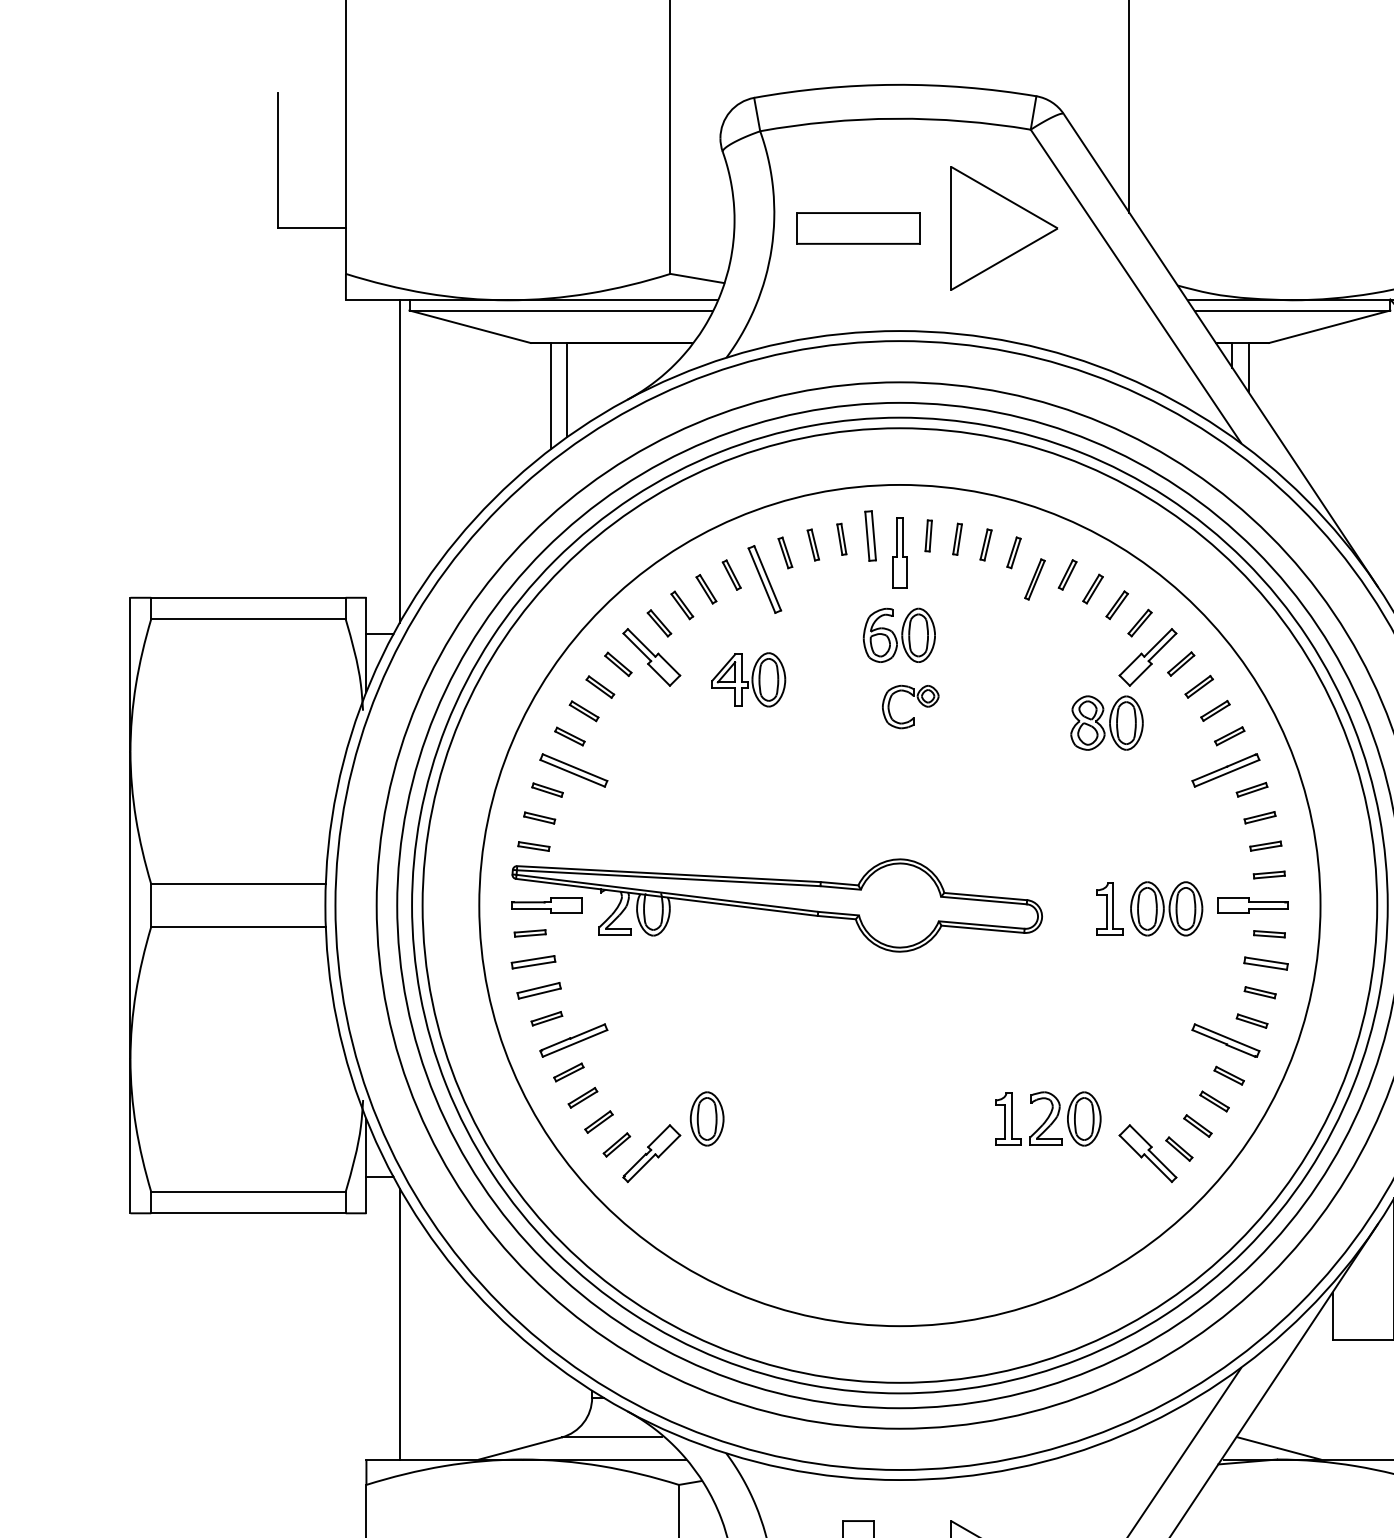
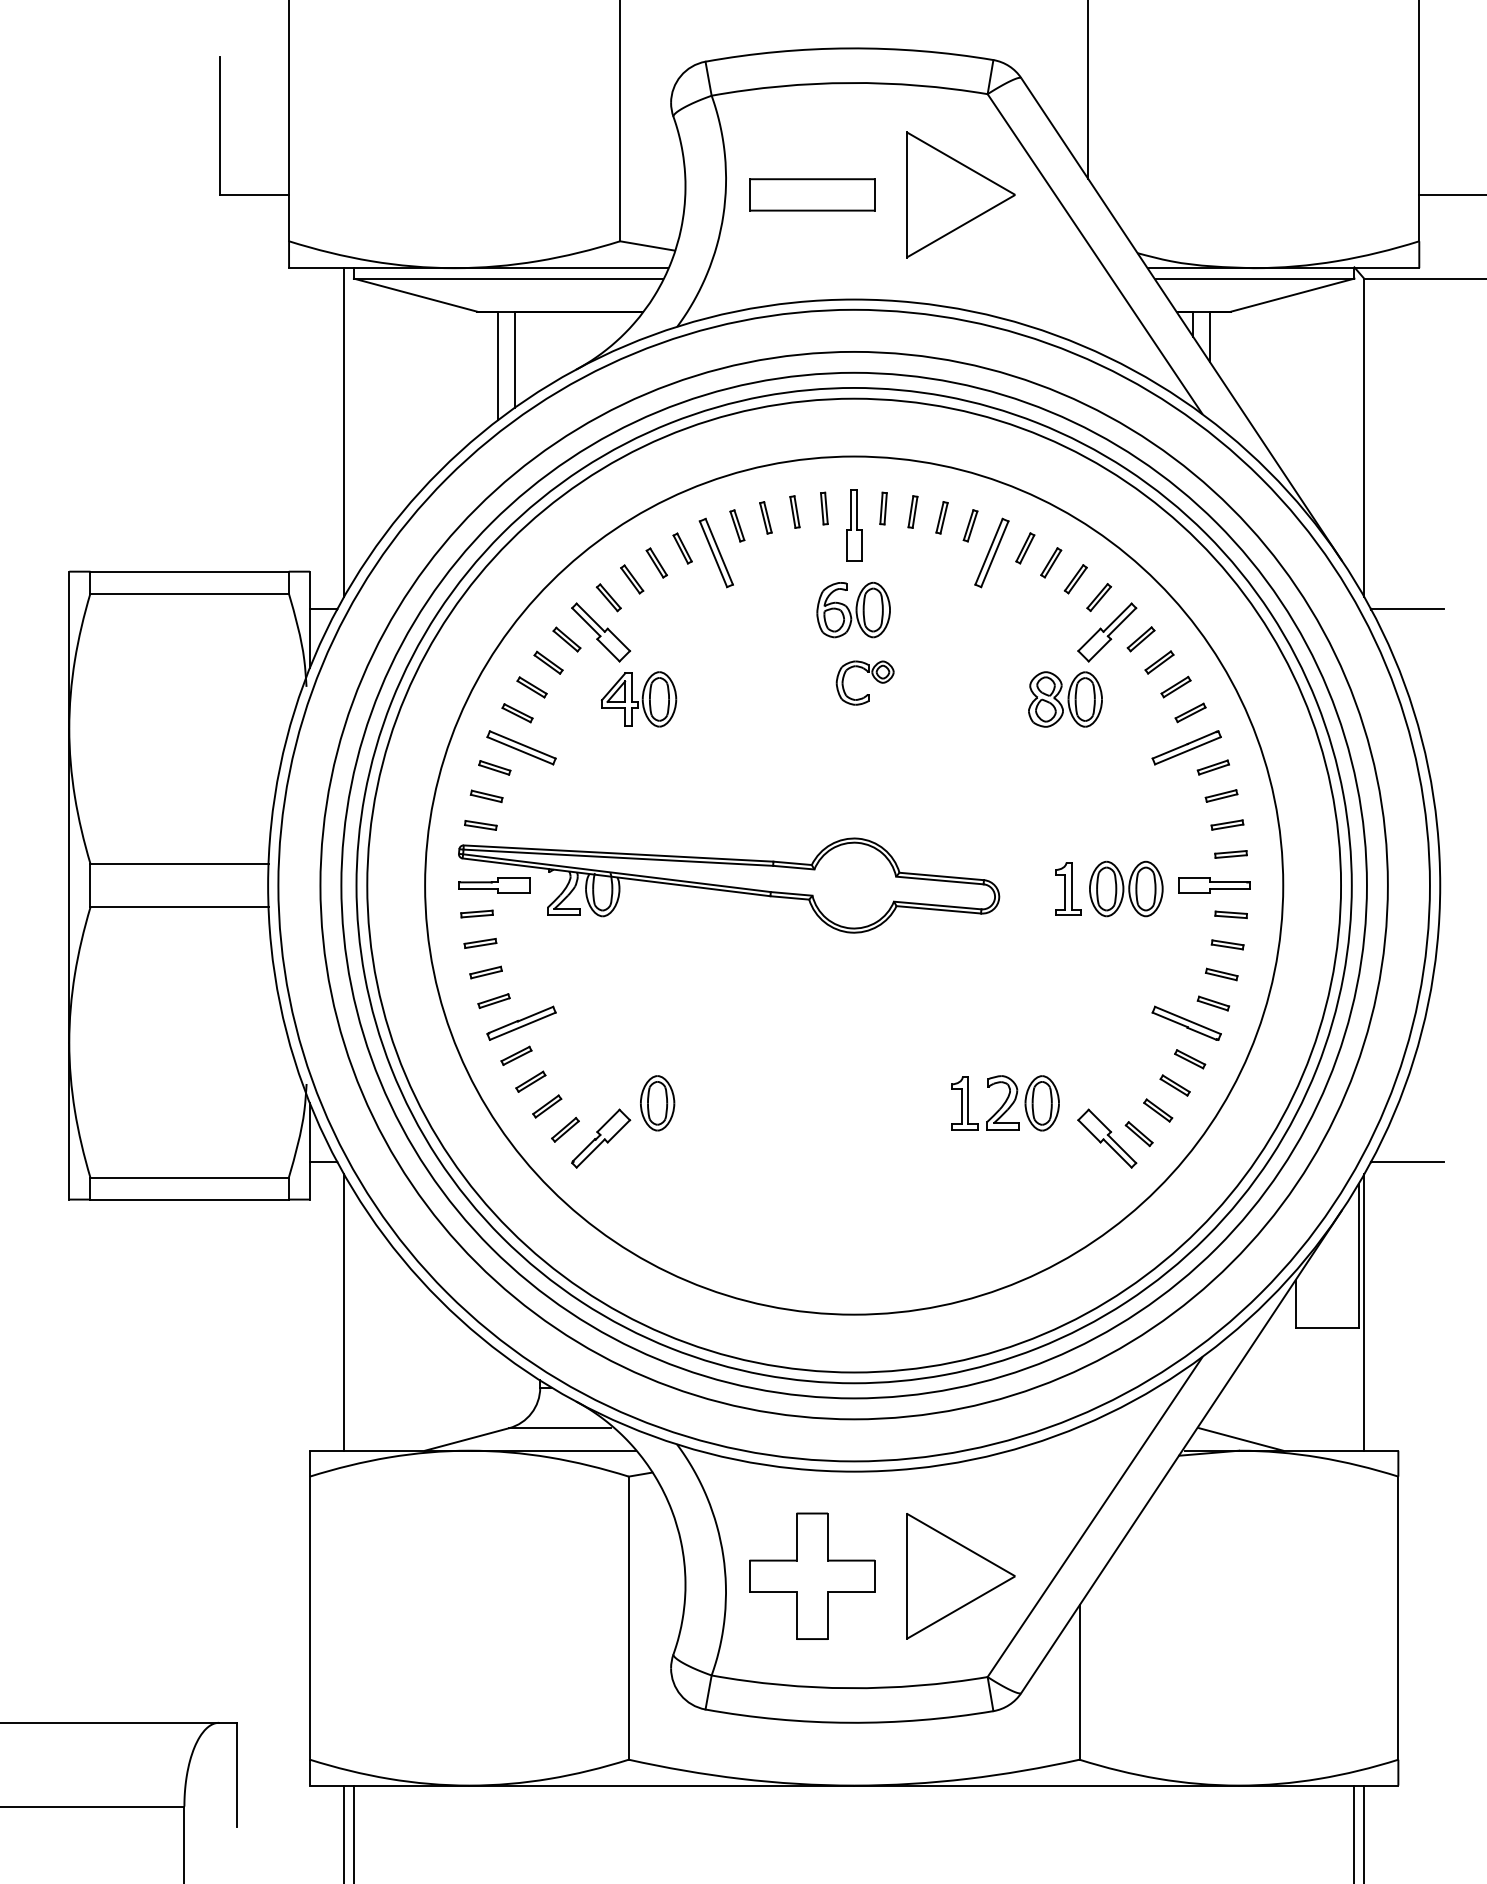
part: (870, 535) -> (824, 508), size x0.62
part: (1034, 578) -> (991, 552), size x1.67
part: (748, 679) -> (638, 699), moved
part: (533, 962) -> (480, 943), size x0.71
part: (1265, 963) -> (1227, 944), size x0.71
part: (538, 990) -> (485, 972), size x0.71

